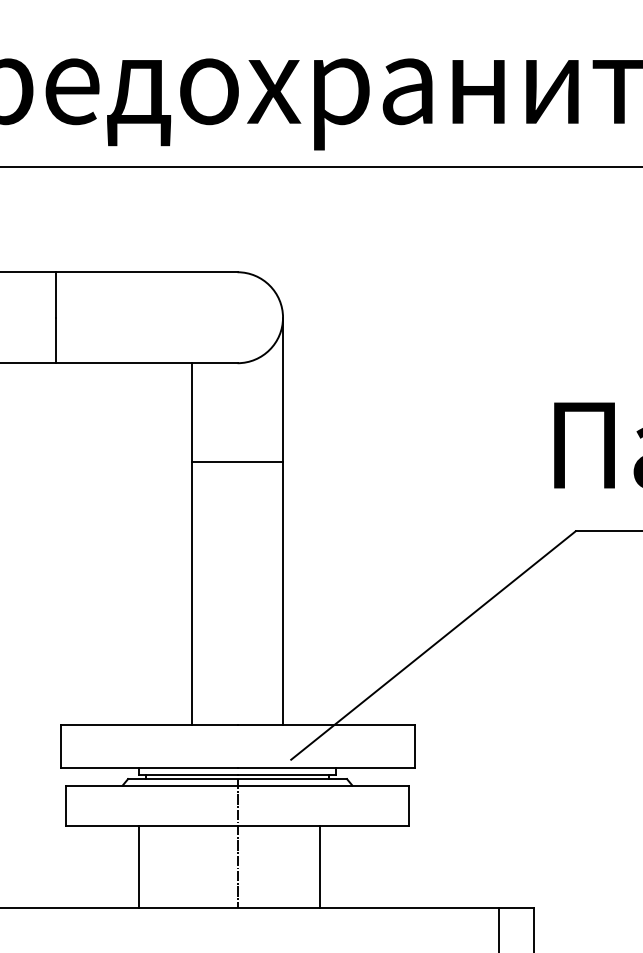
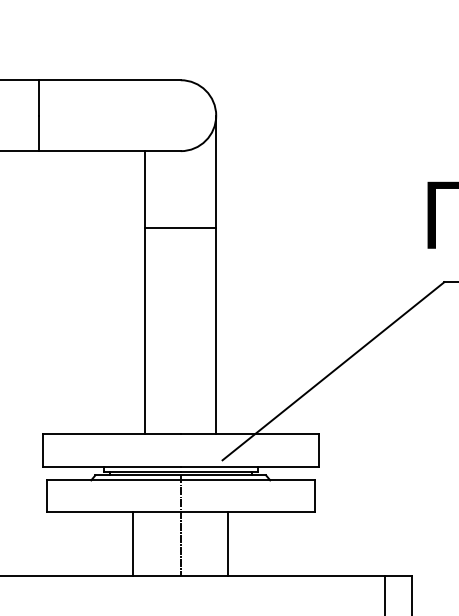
line: (139, 866) -> (133, 543), moved
line: (319, 866) -> (228, 543), moved

